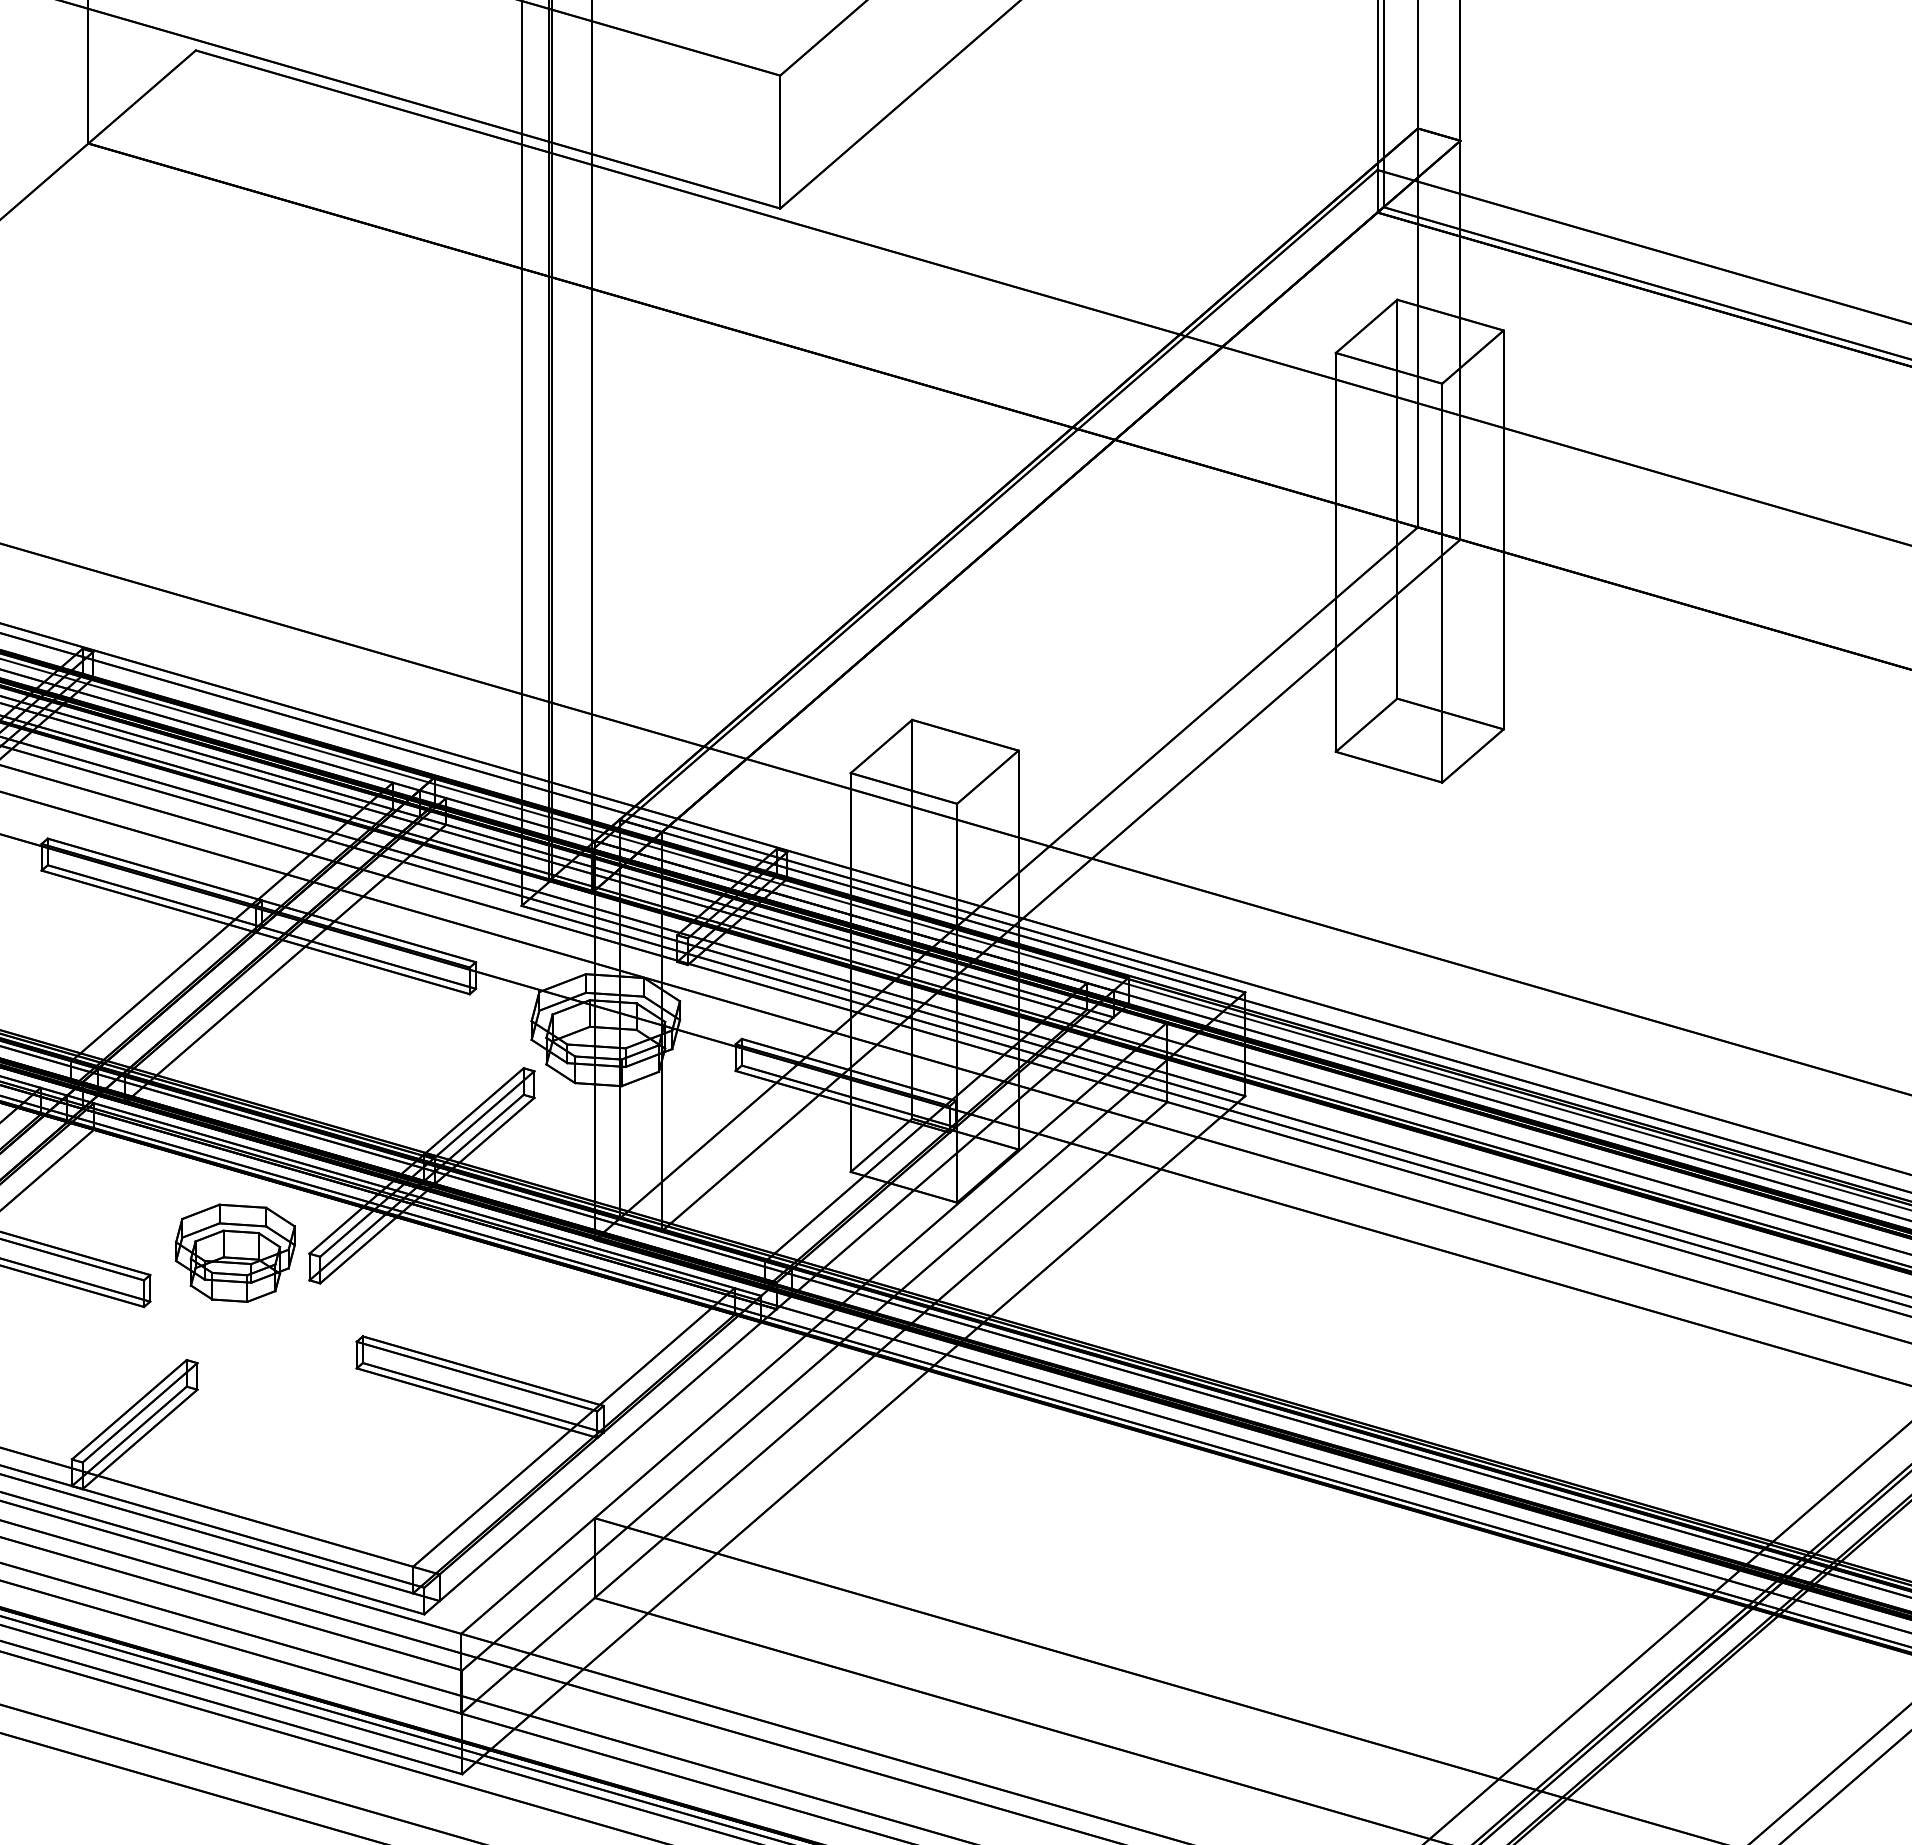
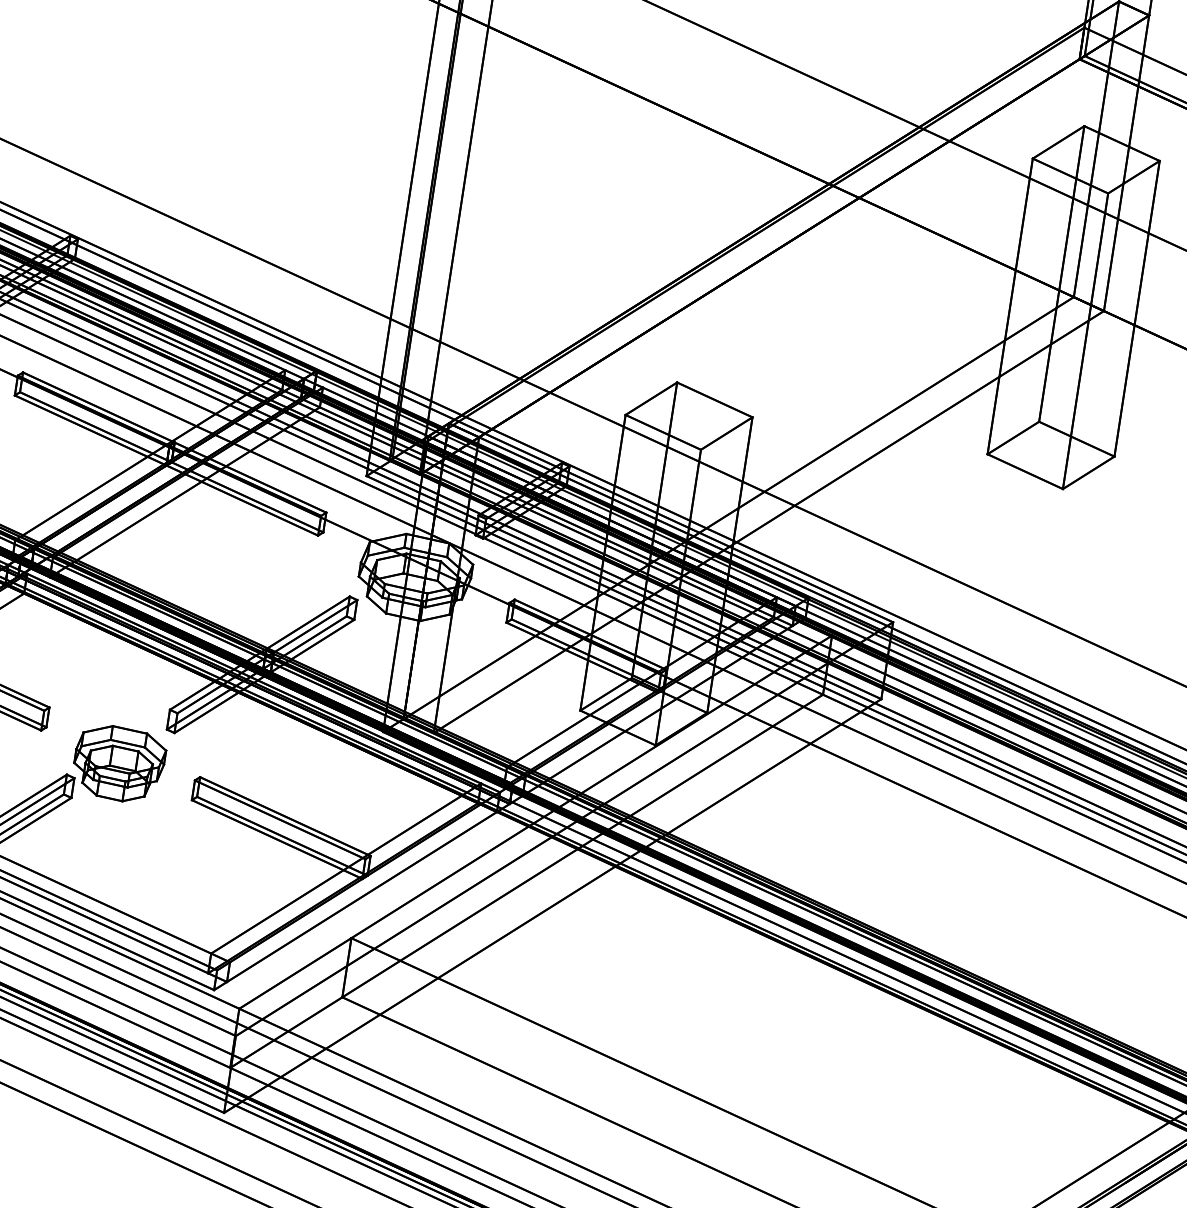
part: (235, 1252) -> (119, 763), moved

